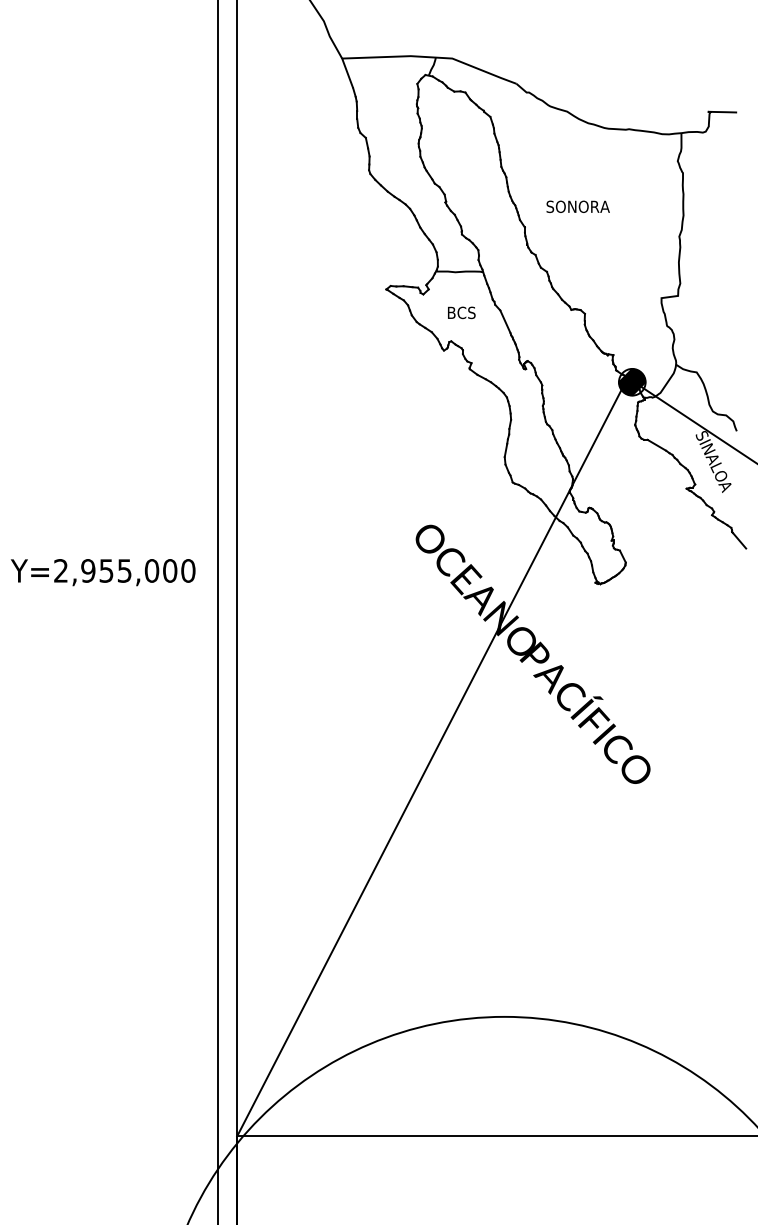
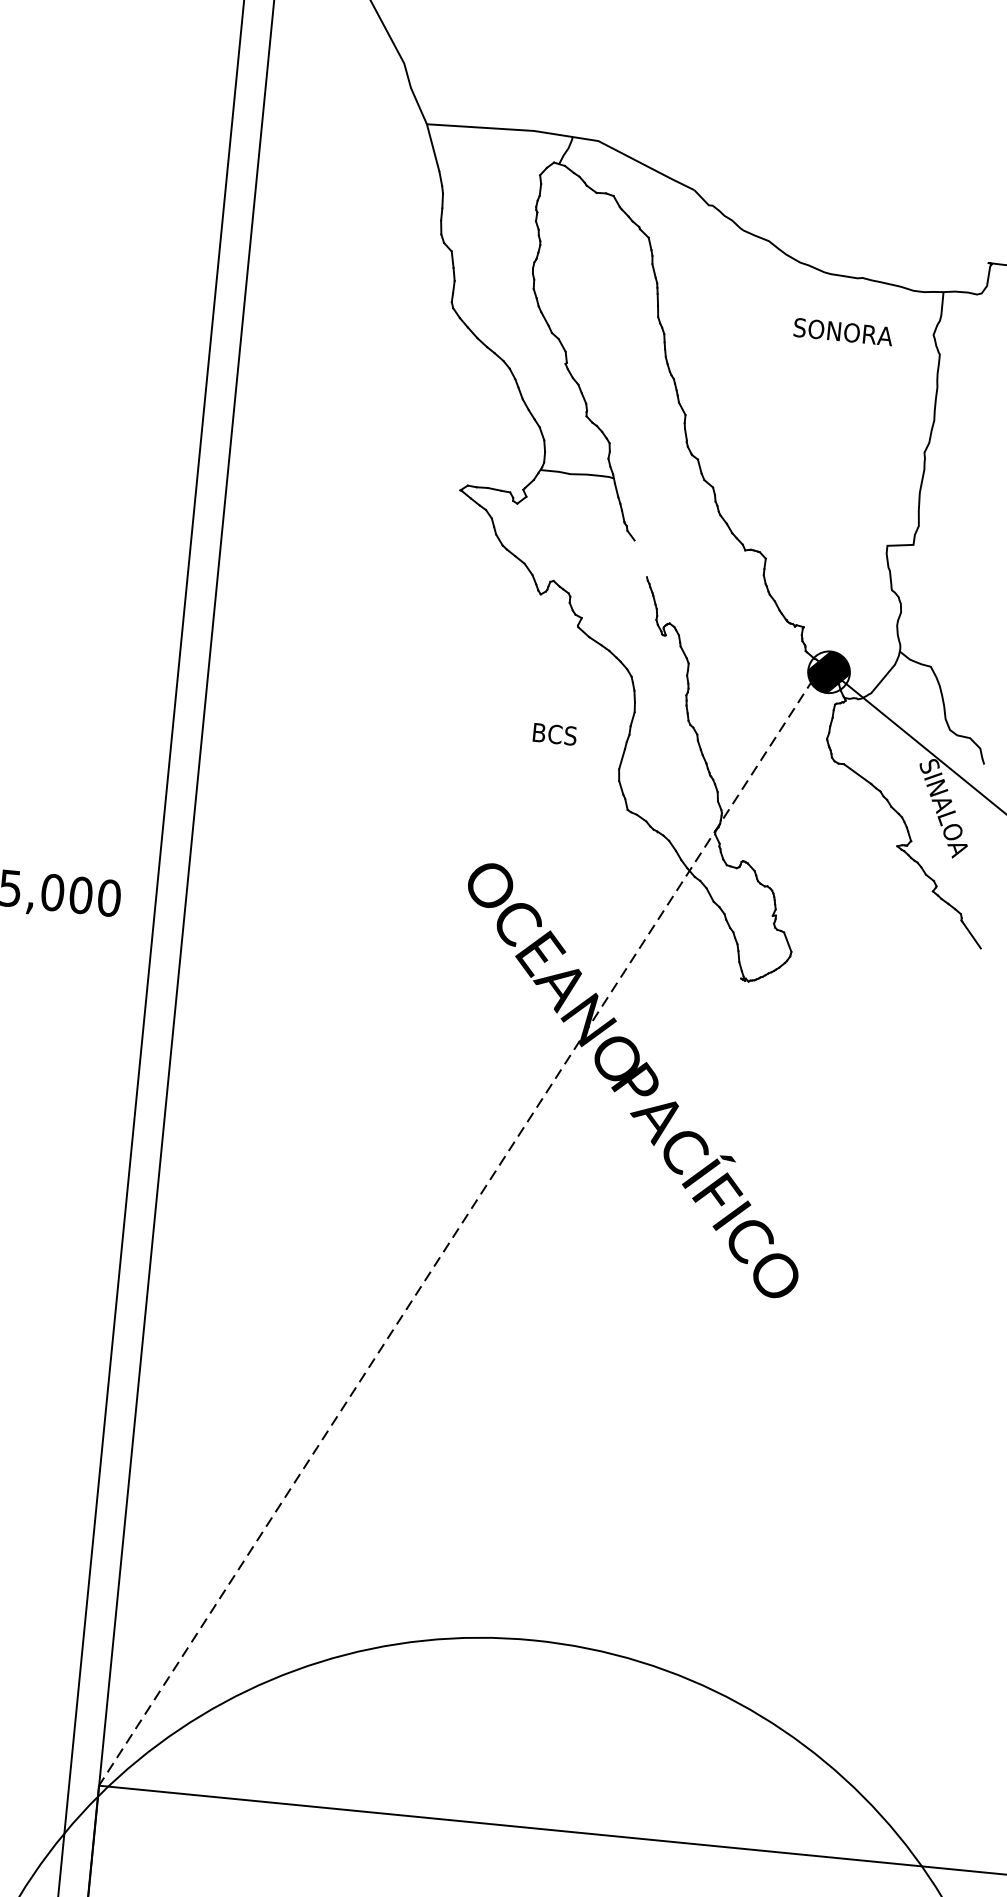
text: (577, 206) -> (842, 331), moved
text: (461, 312) -> (554, 733), moved
line: (505, 321) -> (640, 558), removed
line: (432, 757) -> (460, 1225), solid -> dashed

